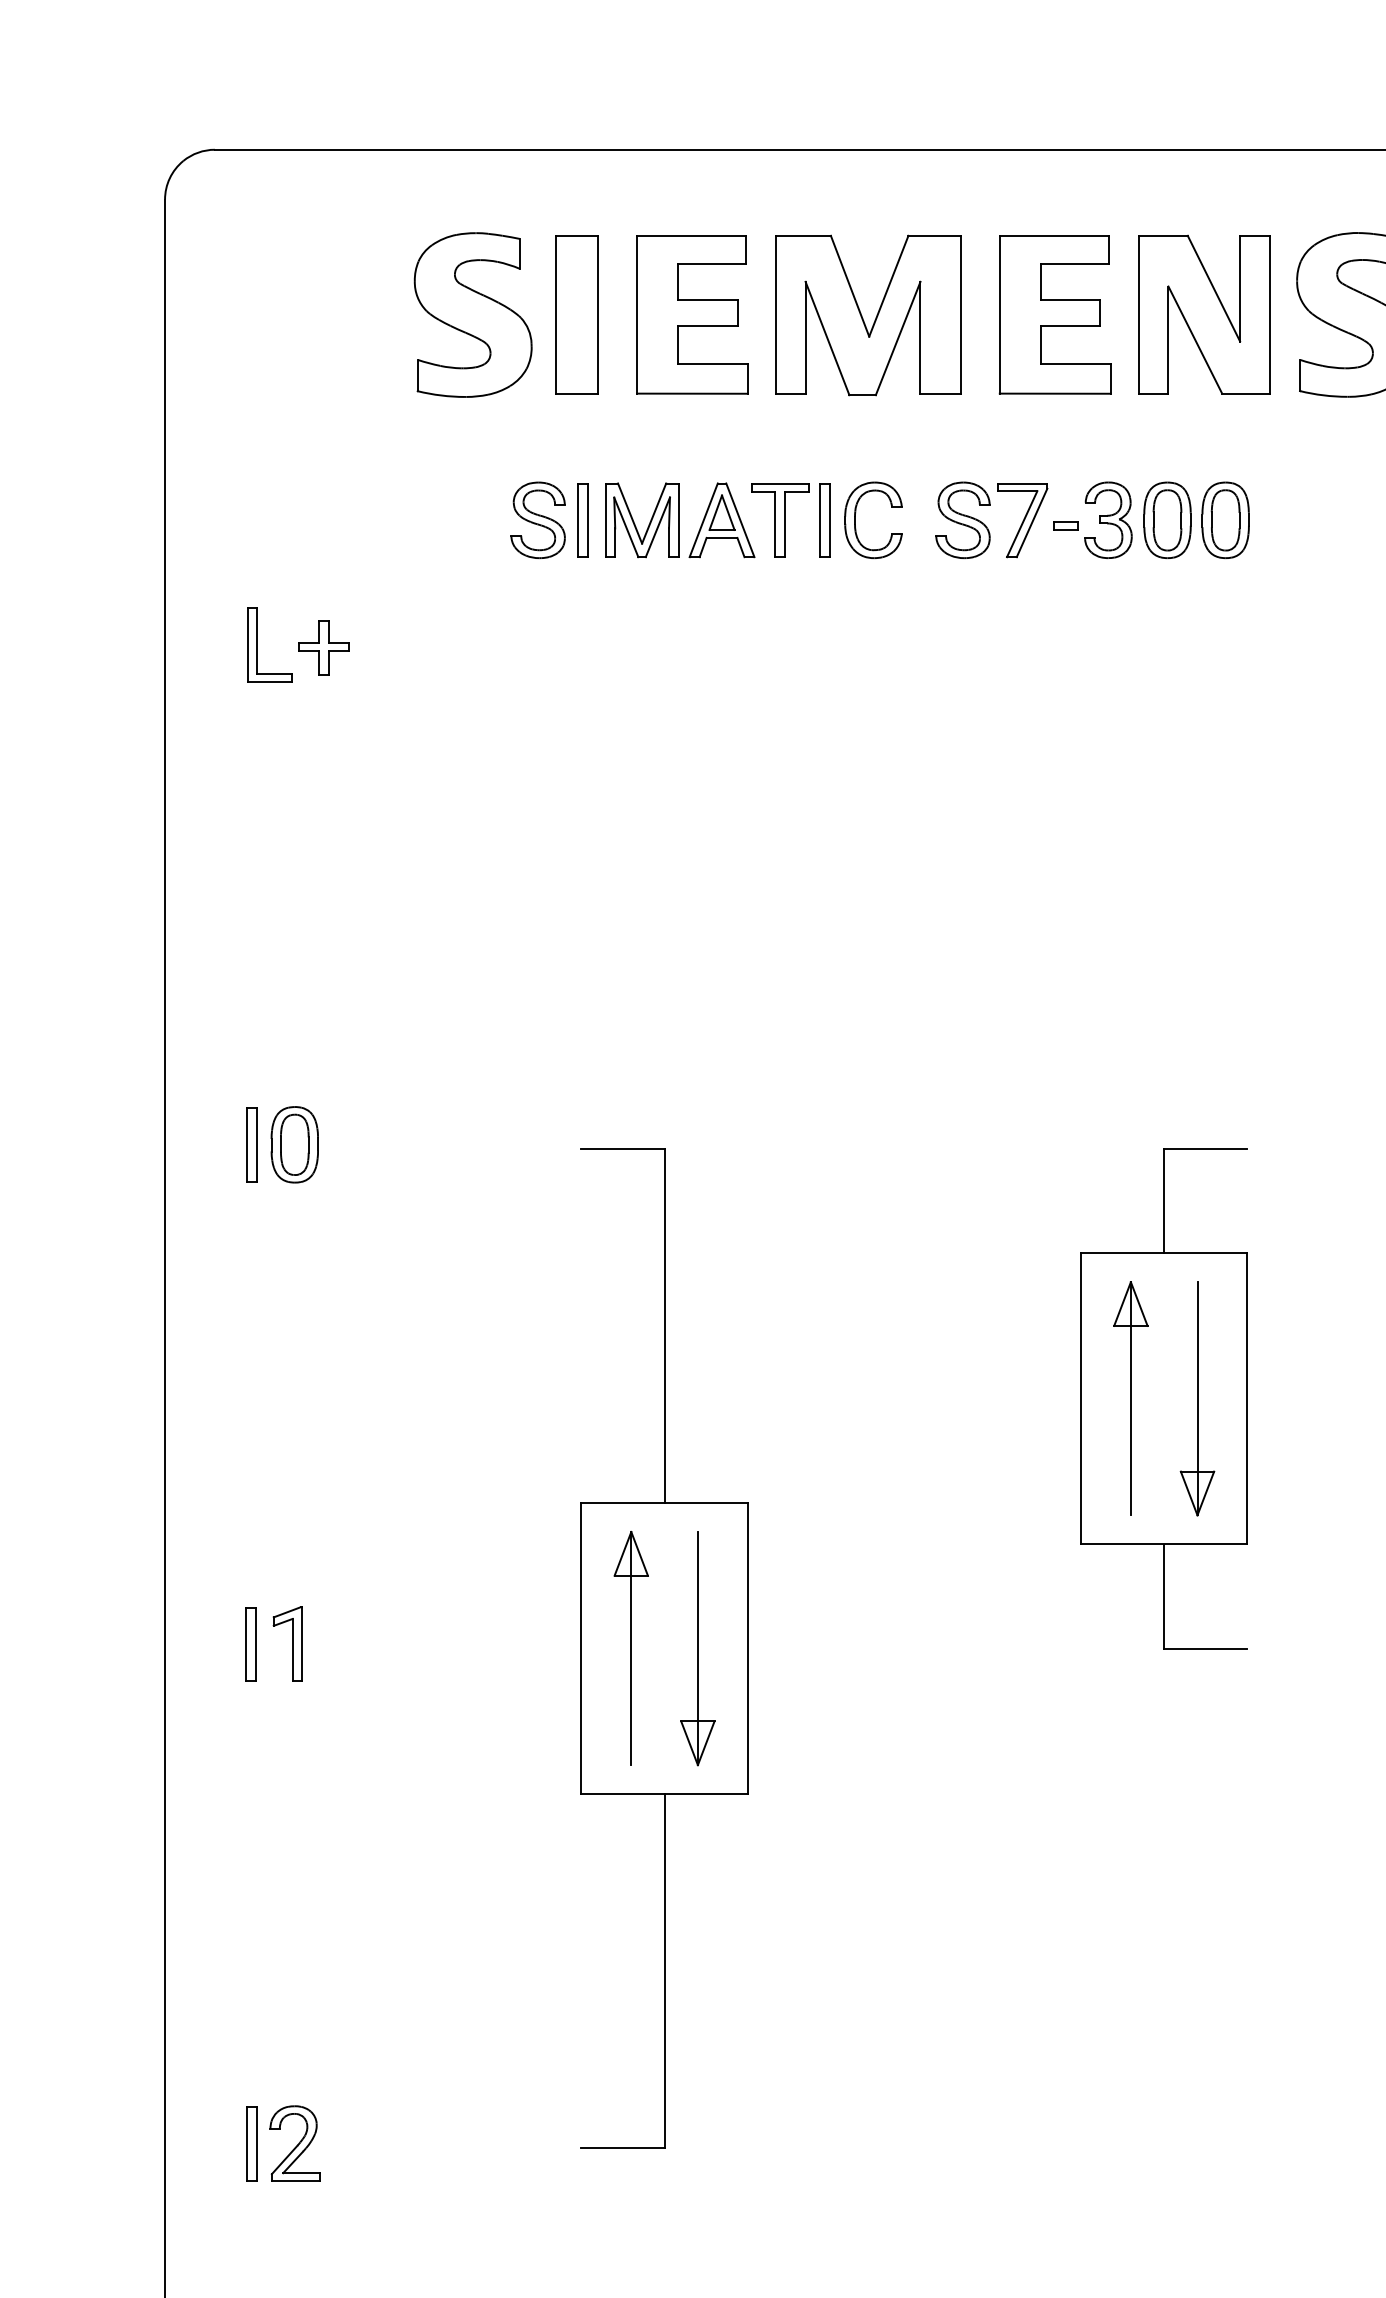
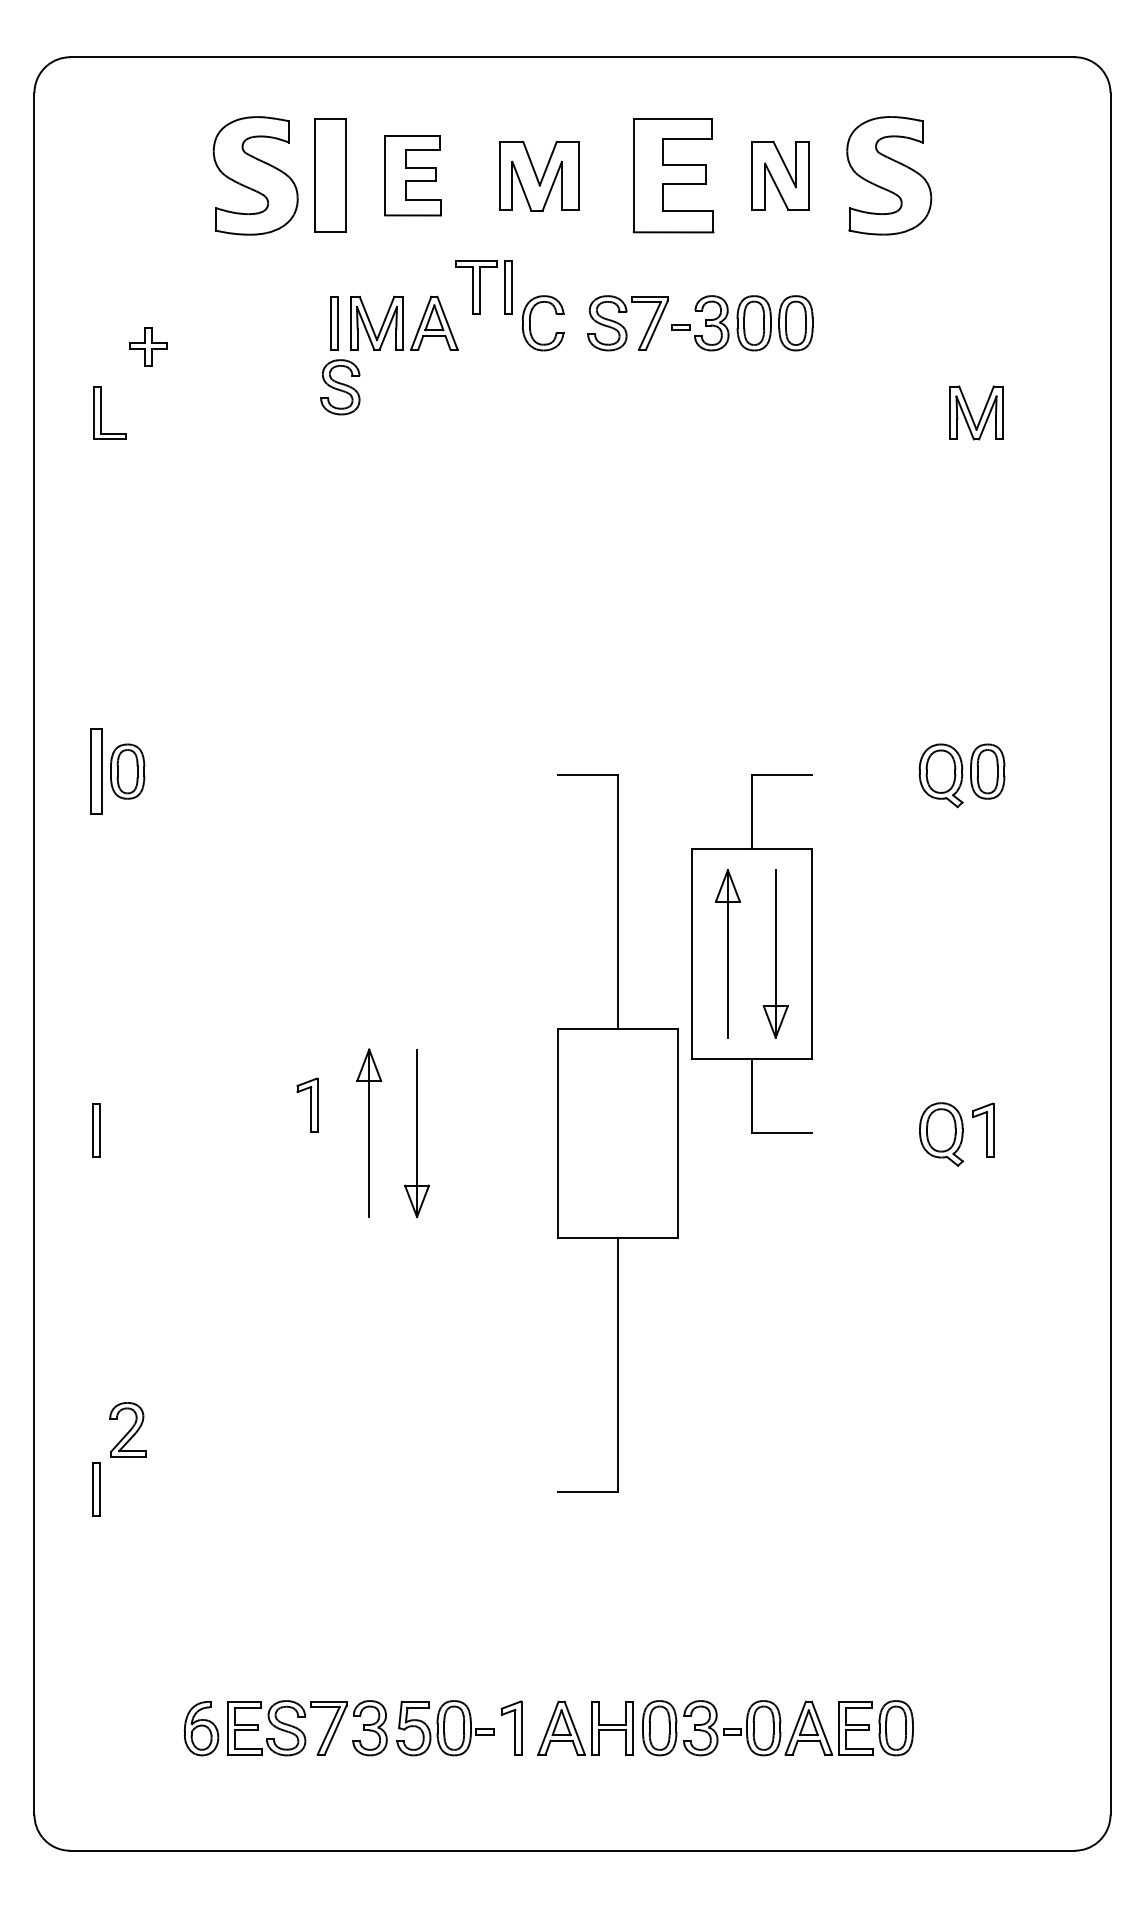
part: (691, 314) -> (412, 175), size x0.7
part: (1204, 314) -> (780, 175), size x0.6
part: (868, 315) -> (539, 176), size x0.6
part: (538, 520) -> (340, 387), moved
part: (790, 520) -> (483, 287), moved
part: (323, 647) -> (148, 346), moved
part: (251, 1144) -> (96, 771), size x1.6
part: (287, 1643) -> (307, 1104), moved
part: (663, 1648) -> (617, 1133), moved
part: (294, 2143) -> (127, 1429), moved

